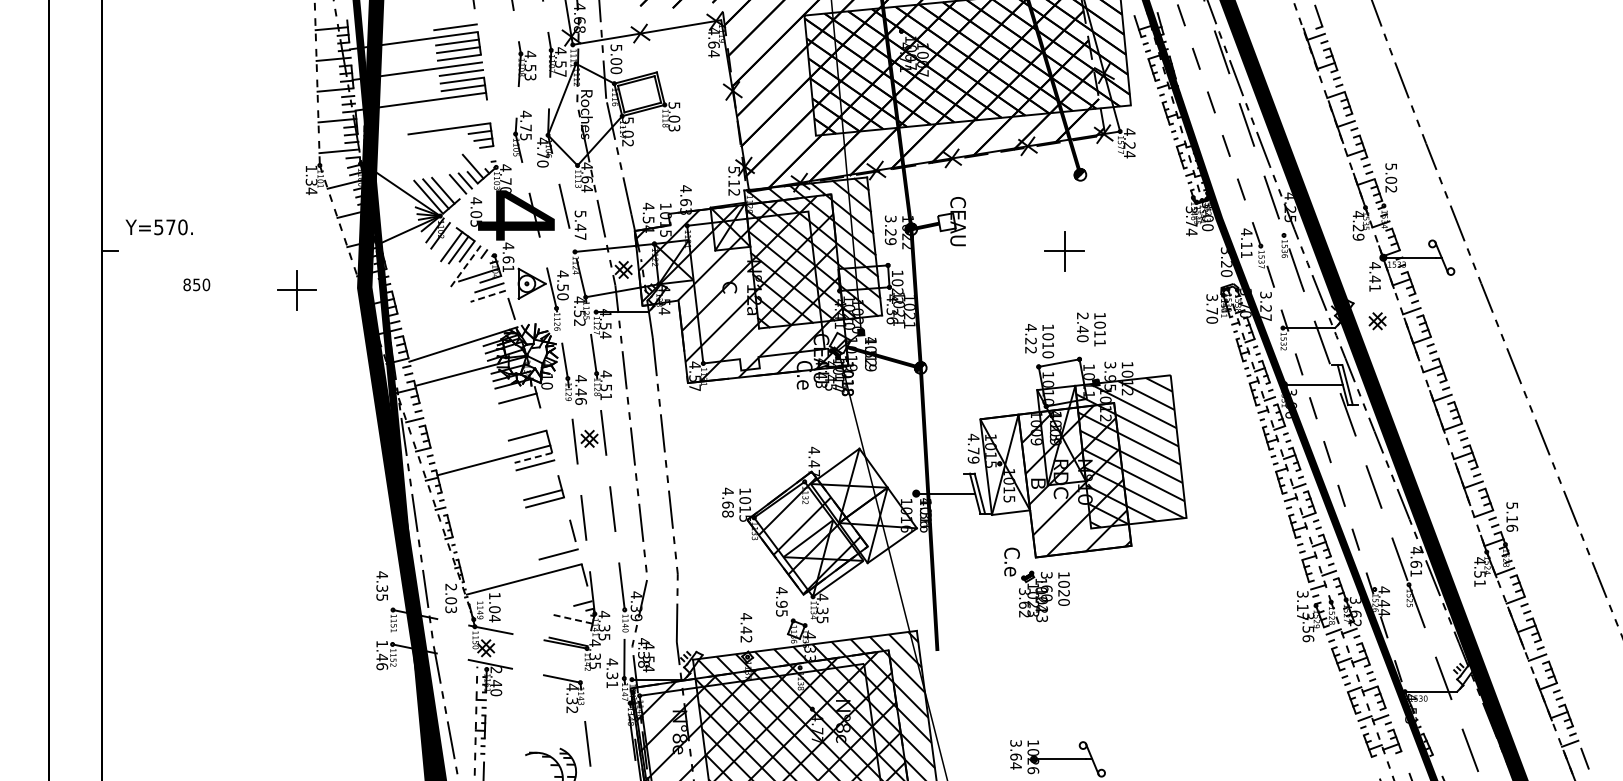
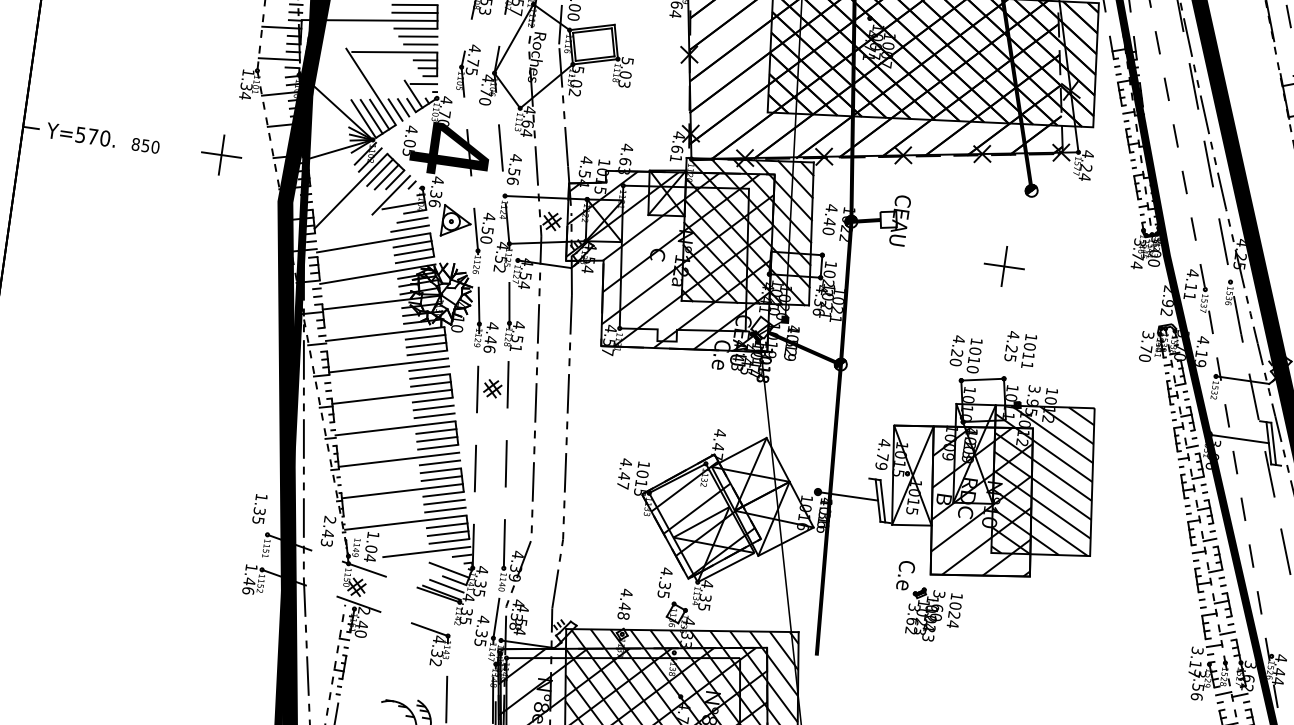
line: (466, 103) -> (415, 28), added
line: (469, 110) -> (417, 36), added
line: (473, 117) -> (421, 44), added
line: (481, 155) -> (423, 84), added
line: (431, 165) -> (371, 87), added
text: (734, 180) -> (678, 146), 5.12 -> 4.61
text: (580, 225) -> (514, 169), 5.47 -> 4.56
text: (158, 227) -> (80, 135), moved
text: (890, 229) -> (830, 218), 3.29 -> 4.40
text: (1226, 261) -> (1168, 300), 3.20 -> 2.92
text: (508, 264) -> (435, 199), 4.61 -> 4.36
line: (465, 267) -> (391, 196), dashed -> solid
line: (426, 268) -> (351, 191), added
text: (196, 284) -> (145, 145), moved
part: (296, 290) -> (221, 155), moved
line: (487, 296) -> (409, 228), dashed -> solid
text: (1265, 306) -> (1201, 351), 3.27 -> 4.19
line: (492, 310) -> (412, 243), added
line: (455, 314) -> (374, 242), added
line: (494, 317) -> (413, 251), added
line: (497, 325) -> (415, 259), added
text: (1082, 327) -> (1011, 346), 2.40 -> 4.25
text: (1030, 349) -> (955, 361), 4.22 -> 4.20
line: (478, 400) -> (385, 333), added
line: (519, 405) -> (426, 344), added
line: (521, 413) -> (427, 353), added
line: (525, 428) -> (428, 368), added
line: (486, 430) -> (388, 365), added
line: (529, 443) -> (430, 384), added
line: (532, 458) -> (431, 400), dashed -> solid
line: (537, 472) -> (434, 415), added
line: (541, 487) -> (436, 431), added
line: (501, 490) -> (395, 428), added
text: (727, 509) -> (623, 480), 4.68 -> 4.47
line: (548, 517) -> (439, 463), added
line: (509, 519) -> (399, 459), added
line: (550, 524) -> (440, 470), added
line: (552, 532) -> (441, 478), added
line: (556, 546) -> (443, 493), added
line: (516, 549) -> (402, 491), added
line: (560, 561) -> (445, 509), added
text: (381, 574) -> (260, 496), 4.35 -> 1.35
line: (564, 576) -> (447, 525), added
line: (566, 584) -> (448, 533), added
line: (568, 591) -> (449, 541), added
text: (451, 600) -> (328, 533), 2.03 -> 2.43
text: (1063, 602) -> (952, 624), 1020 -> 1024
text: (781, 603) -> (664, 584), 4.95 -> 4.35
line: (548, 604) -> (426, 551), added
line: (572, 619) -> (449, 570), dashed -> solid
line: (578, 628) -> (453, 580), added
line: (572, 634) -> (446, 585), added
text: (746, 638) -> (623, 615), 4.42 -> 4.48
text: (612, 684) -> (480, 642), 4.31 -> 4.35

